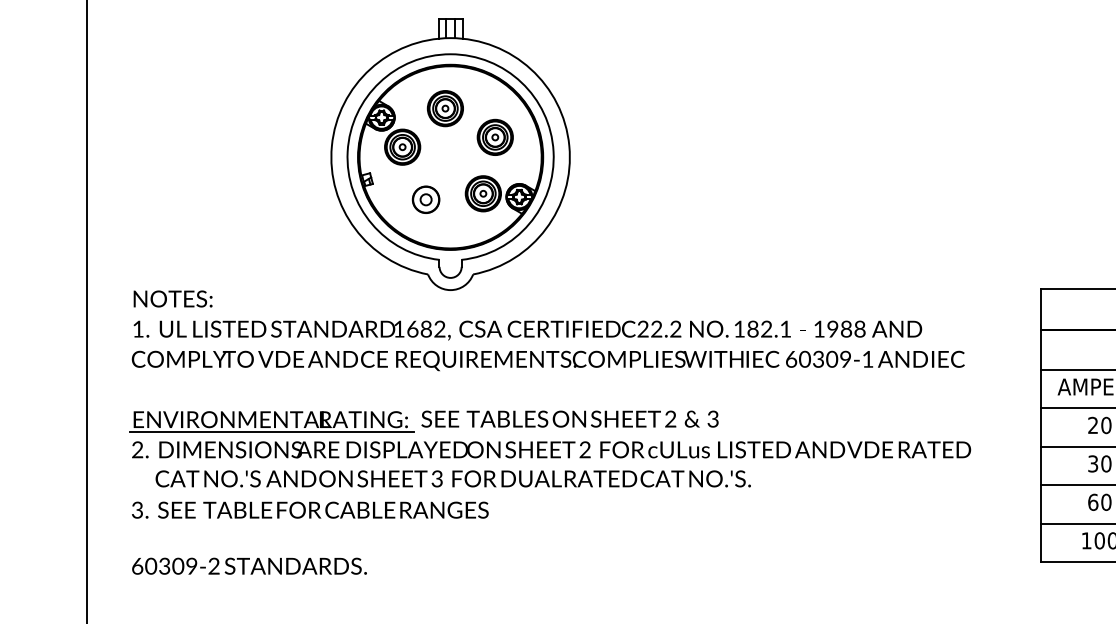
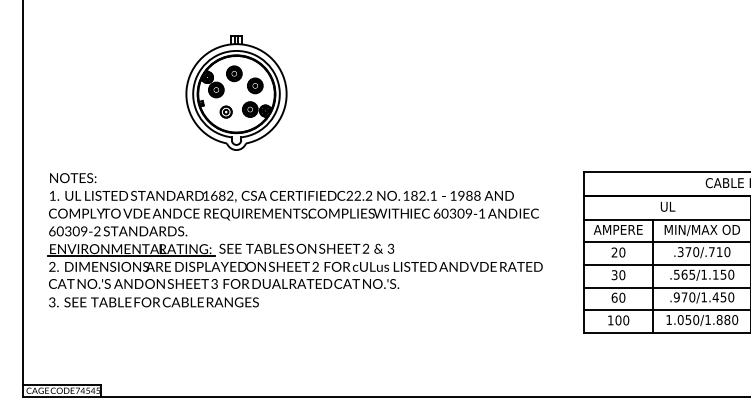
part: (450, 153) -> (236, 92), size x0.71
text: (453, 478) -> (224, 283), moved
text: (250, 566) -> (118, 231), moved

